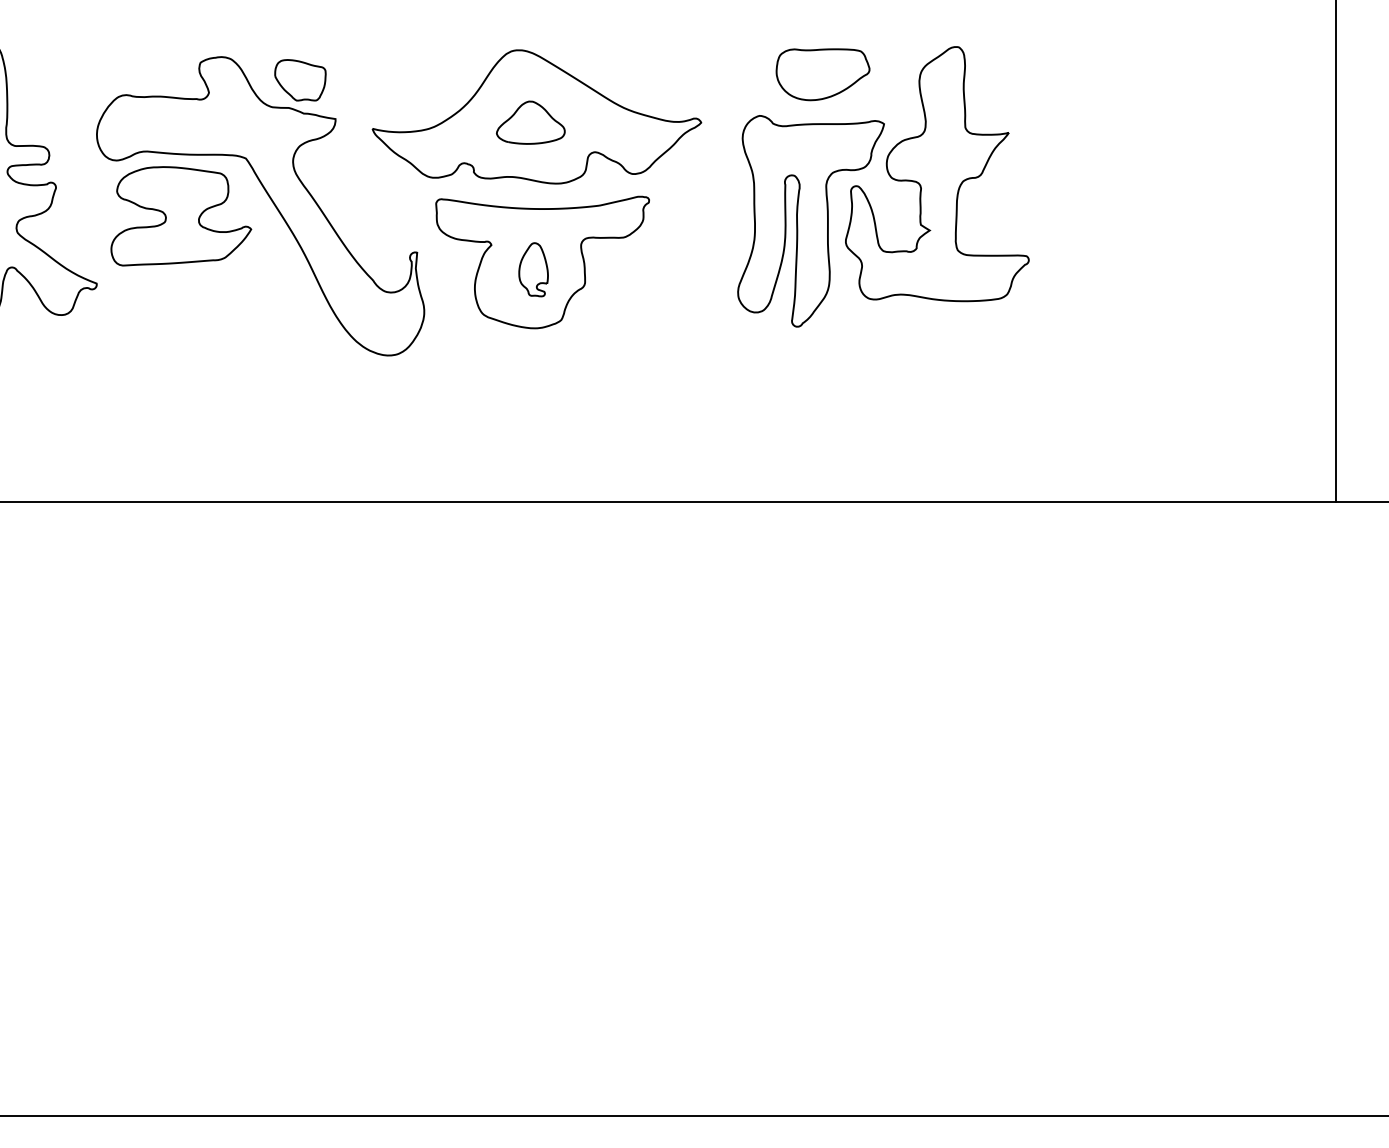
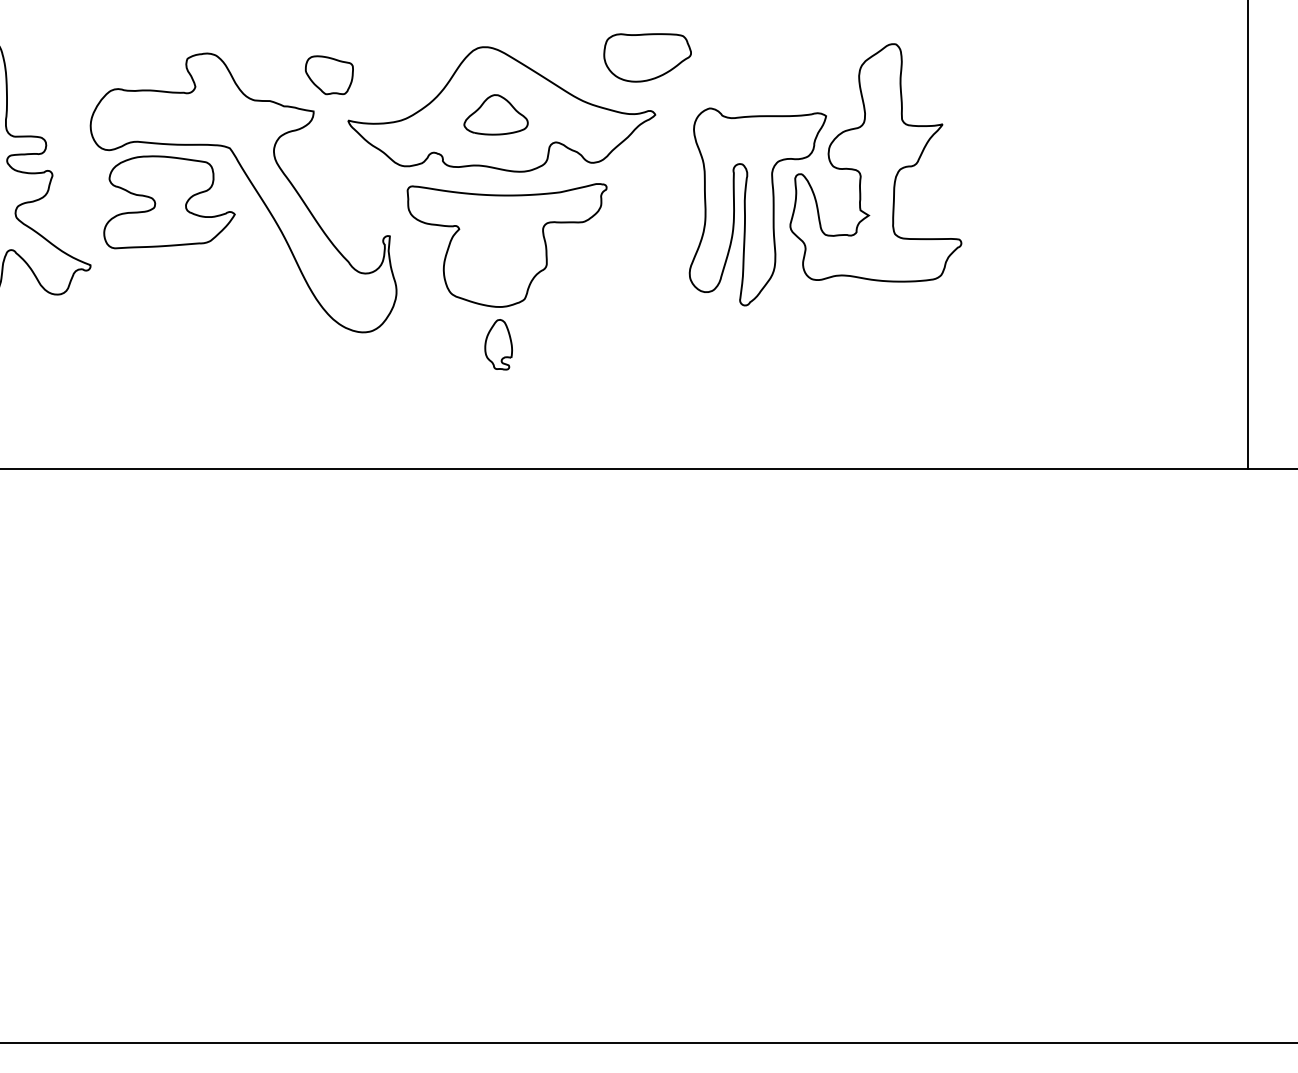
part: (822, 74) -> (647, 57), moved
part: (300, 80) -> (329, 75), moved
curve: (545, 265) -> (509, 340), moved

